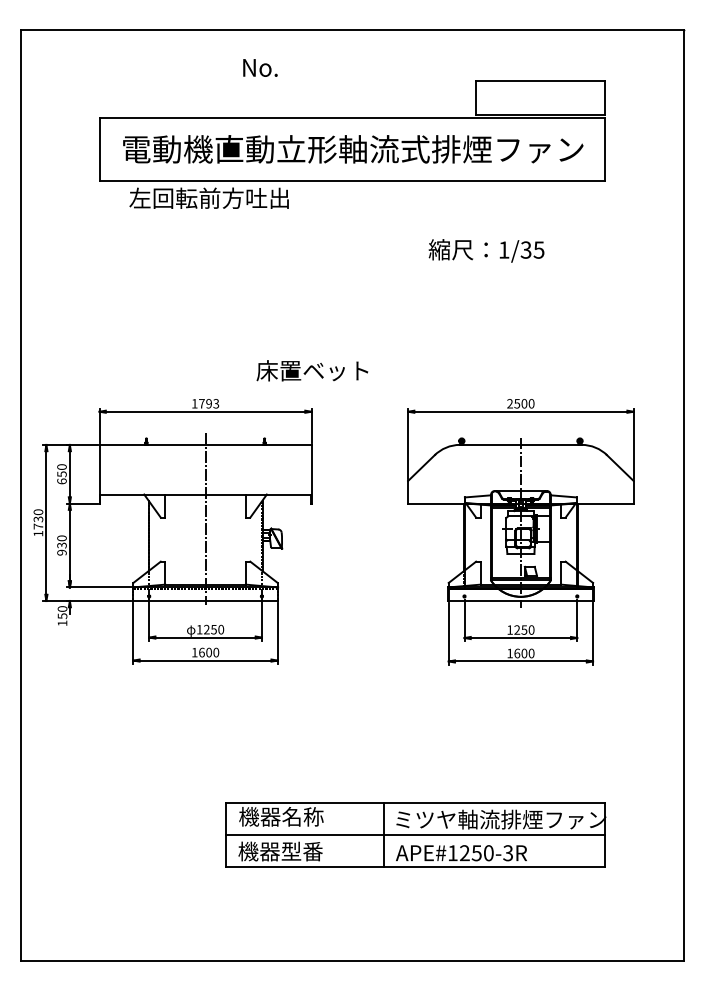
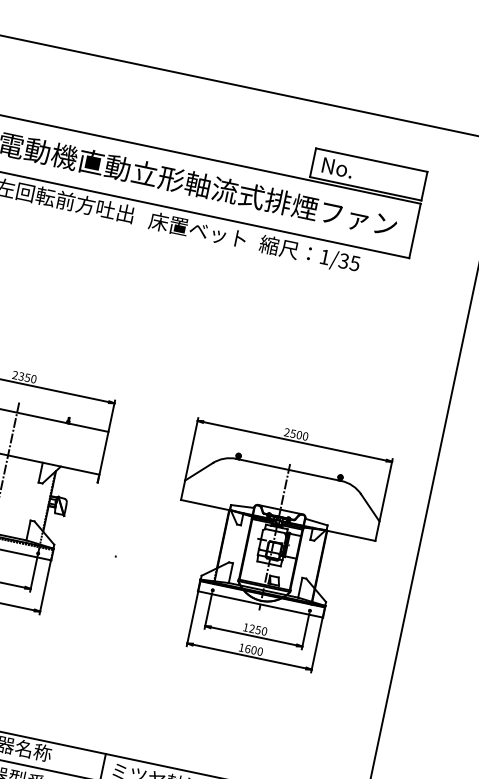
text: (260, 67) -> (337, 167), moved
text: (486, 250) -> (309, 254), moved
text: (312, 370) -> (197, 229), moved
text: (205, 403) -> (24, 376), 1793 -> 2350

